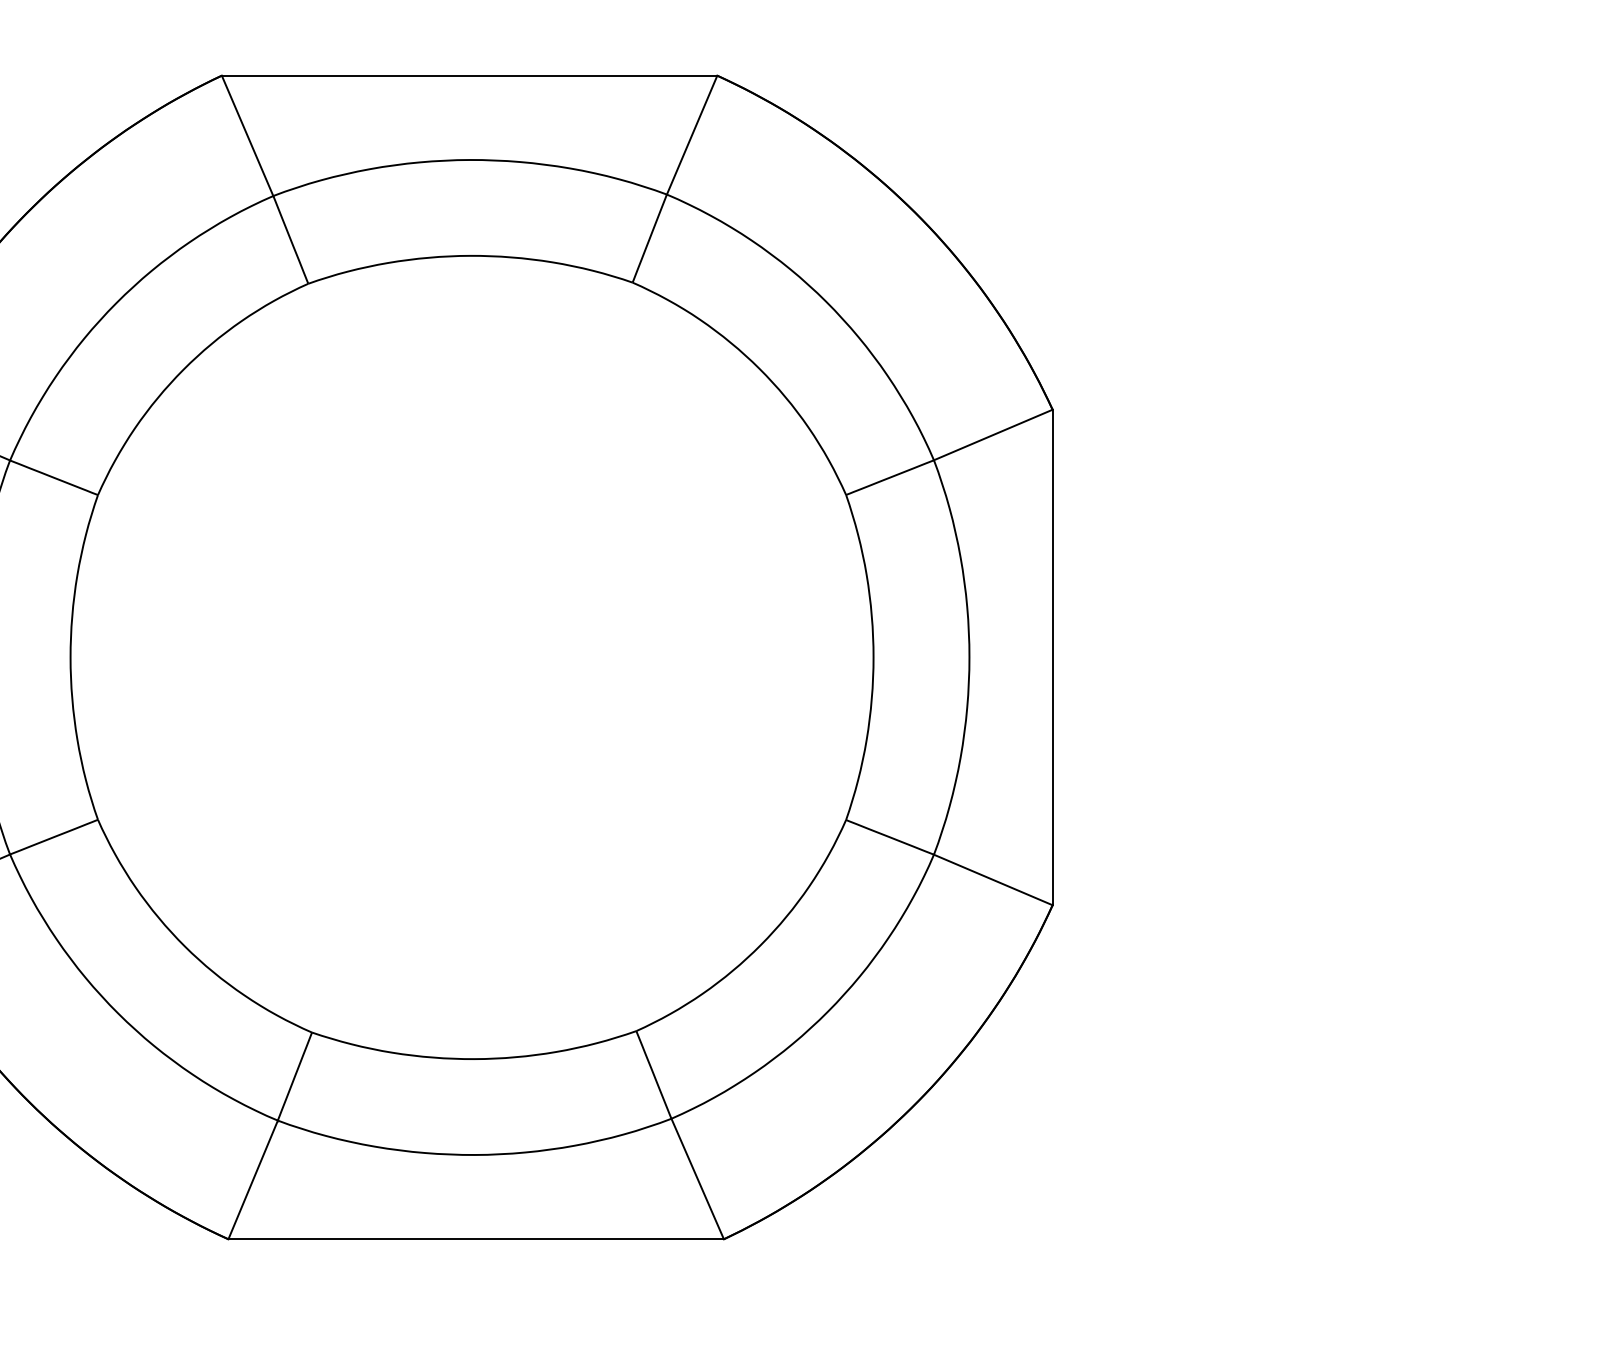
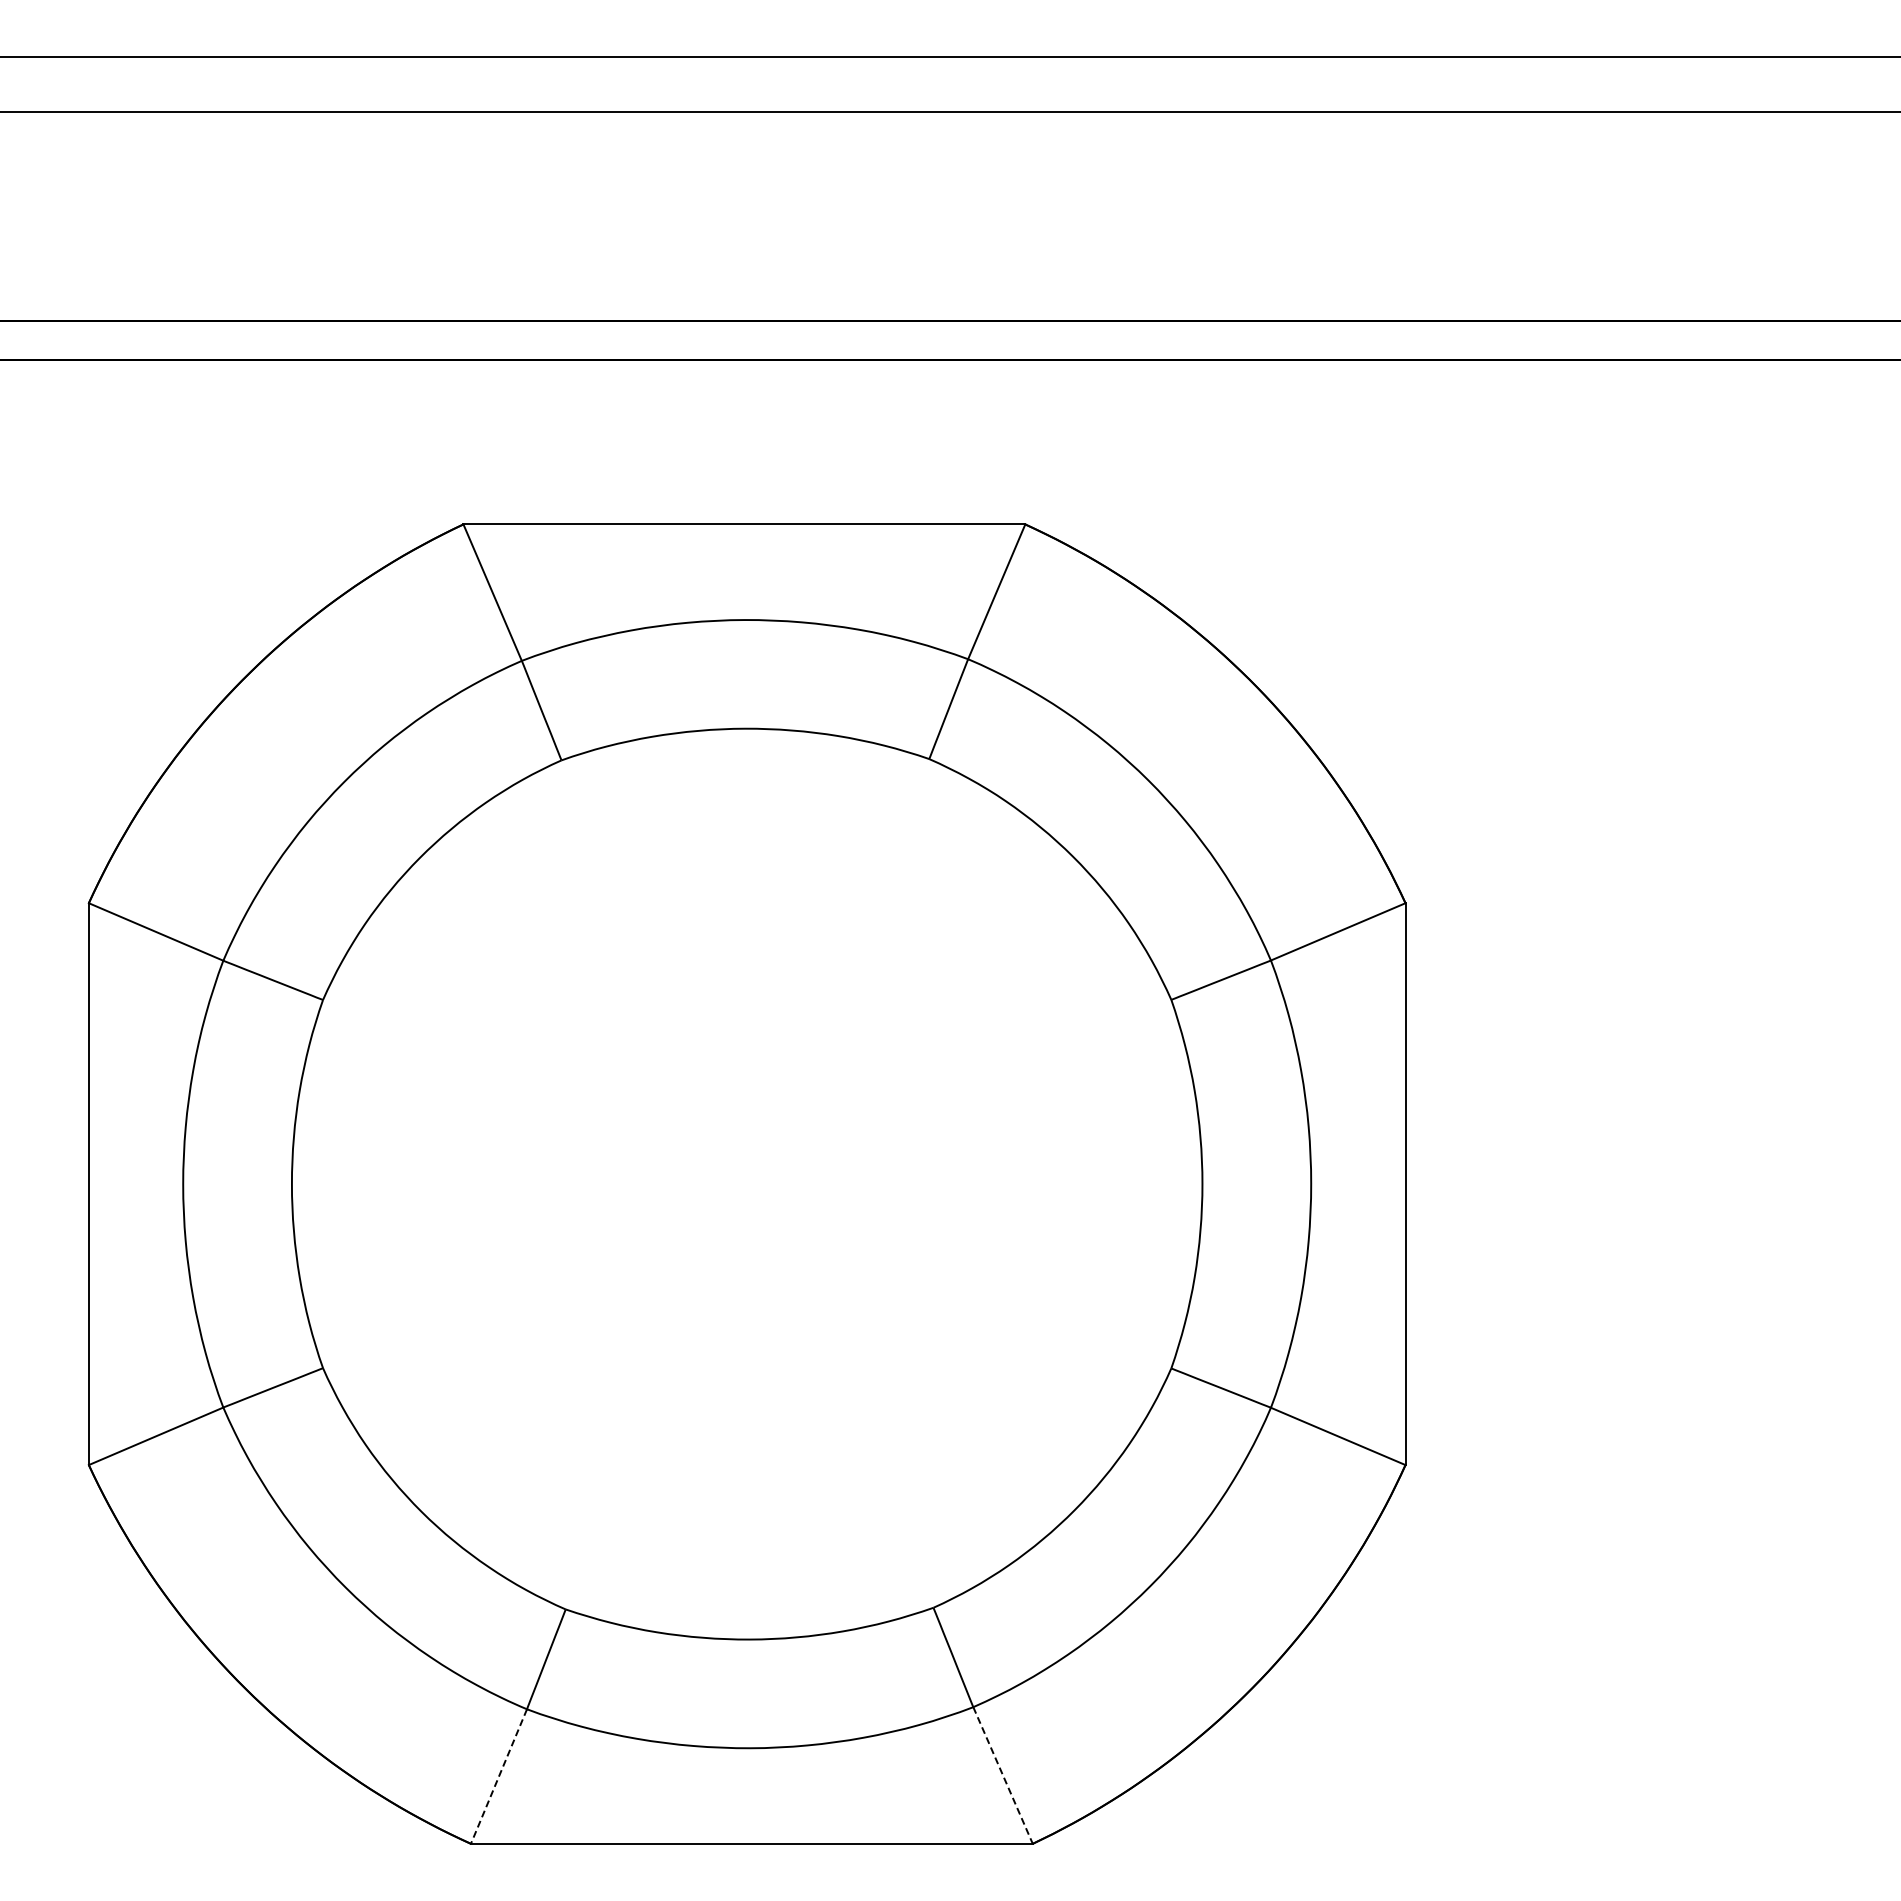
line: (252, 1179) -> (498, 1776), solid -> dashed
line: (698, 1179) -> (1003, 1775), solid -> dashed

